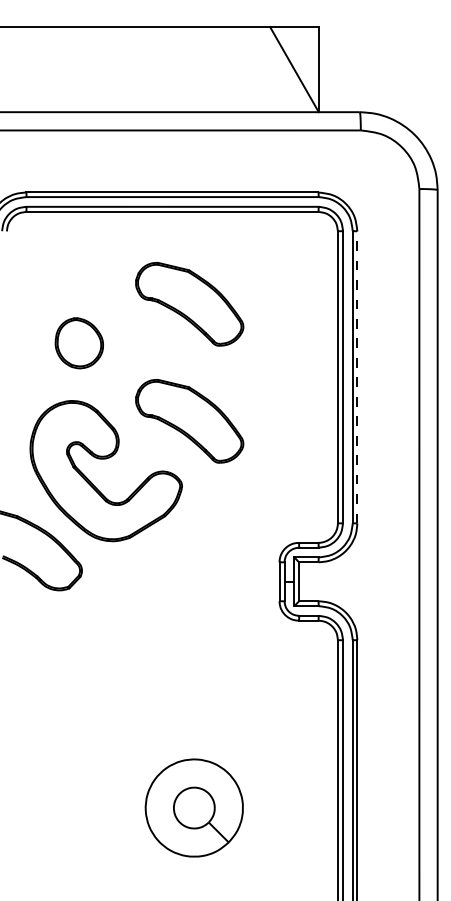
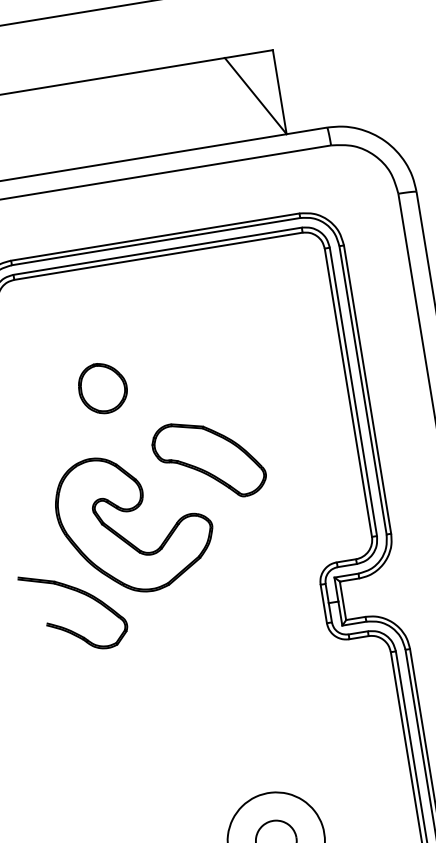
part: (189, 304) -> (190, 344), removed
part: (78, 343) -> (102, 388), moved
line: (357, 377) -> (367, 389), dashed -> solid

